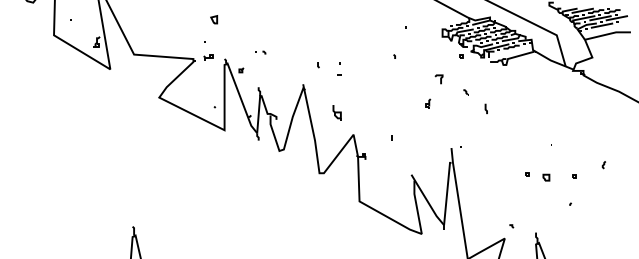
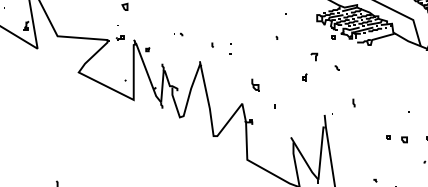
part: (260, 52) -> (178, 34), moved
line: (485, 108) -> (353, 102), moved
part: (336, 112) -> (254, 85), moved

